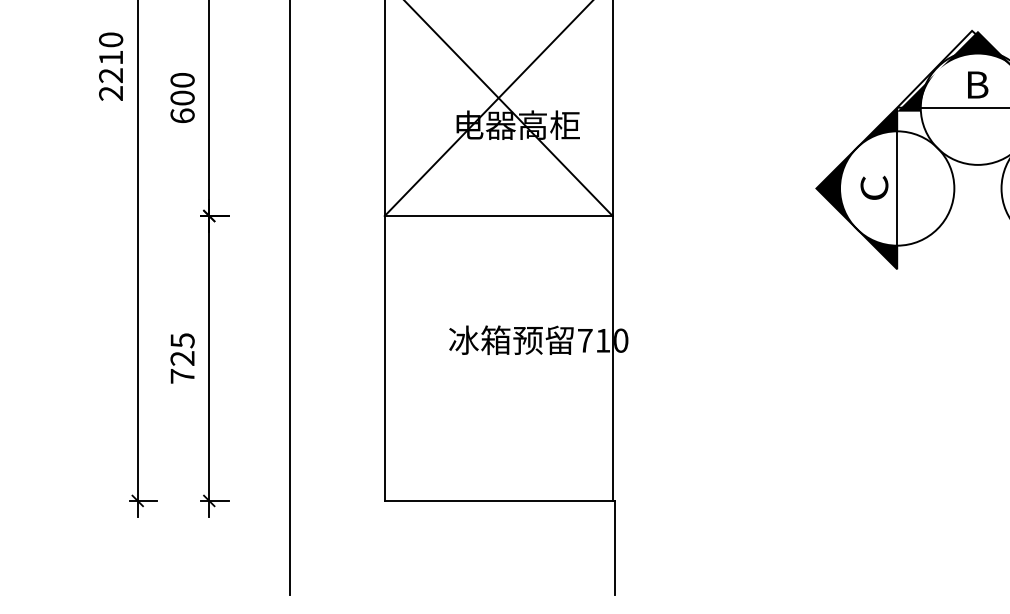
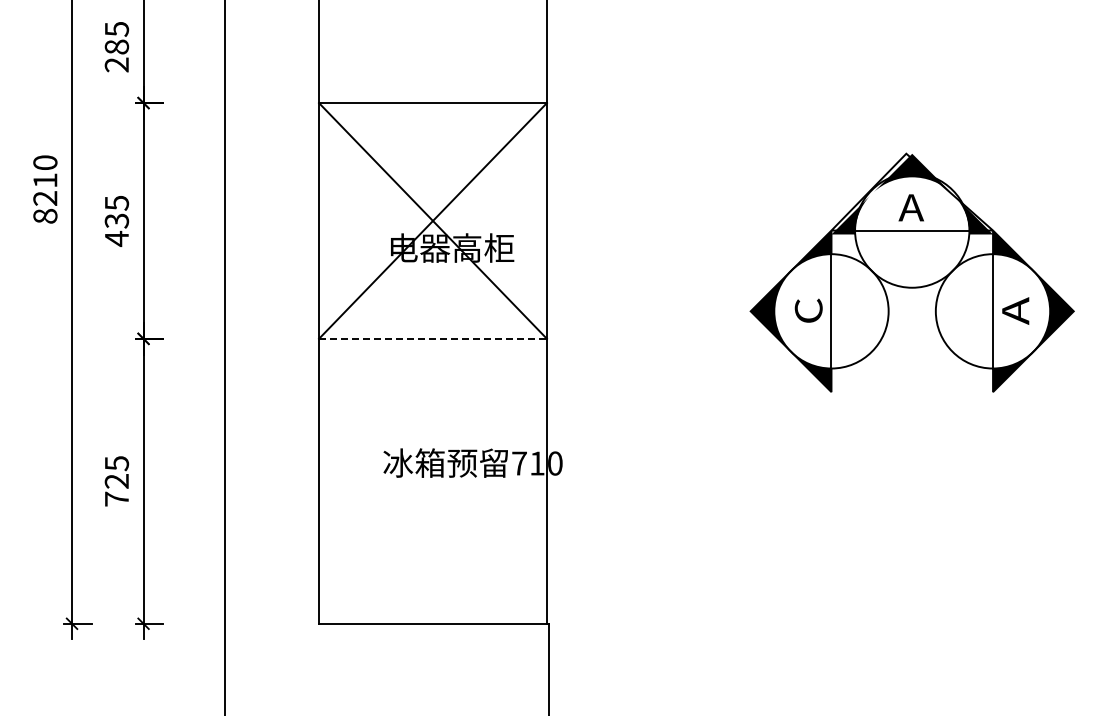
text: (976, 84) -> (910, 207), B -> A
text: (111, 92) -> (45, 215), 2210 -> 8210
text: (182, 98) -> (116, 221), 600 -> 435
line: (499, 215) -> (433, 338), solid -> dashed

